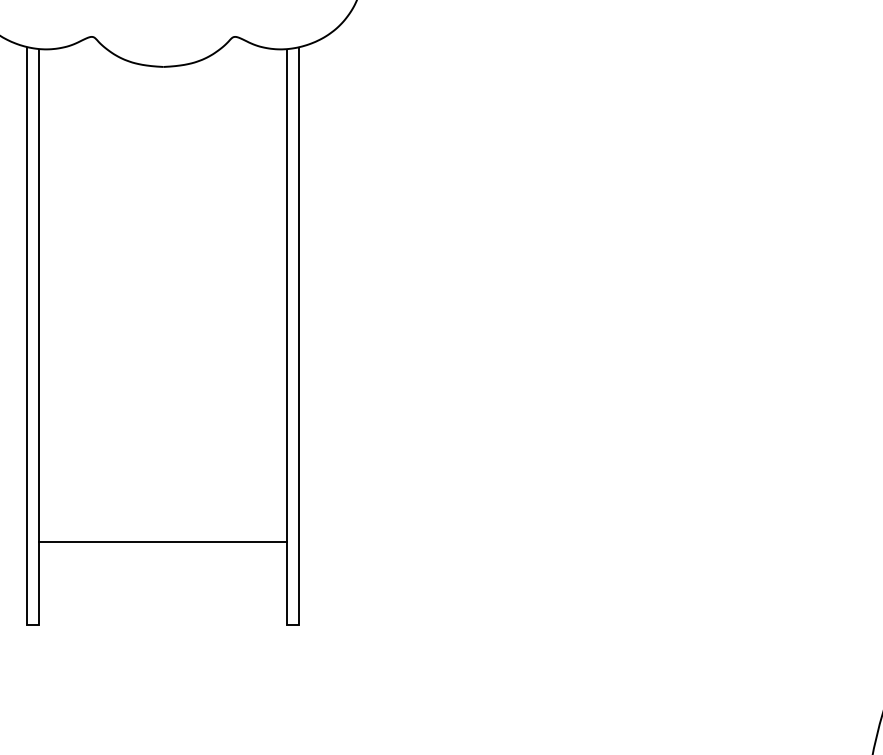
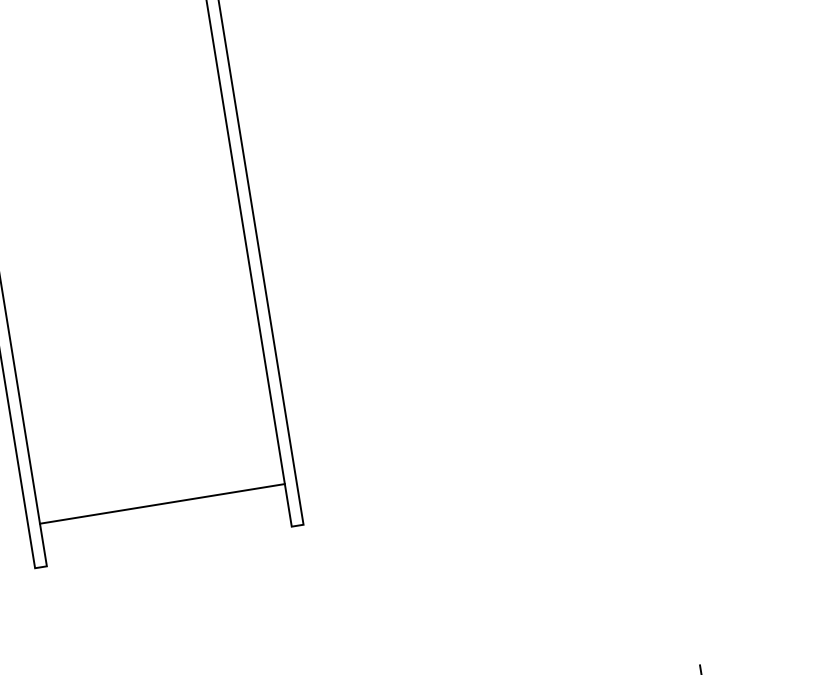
line: (163, 541) -> (162, 503), moved

